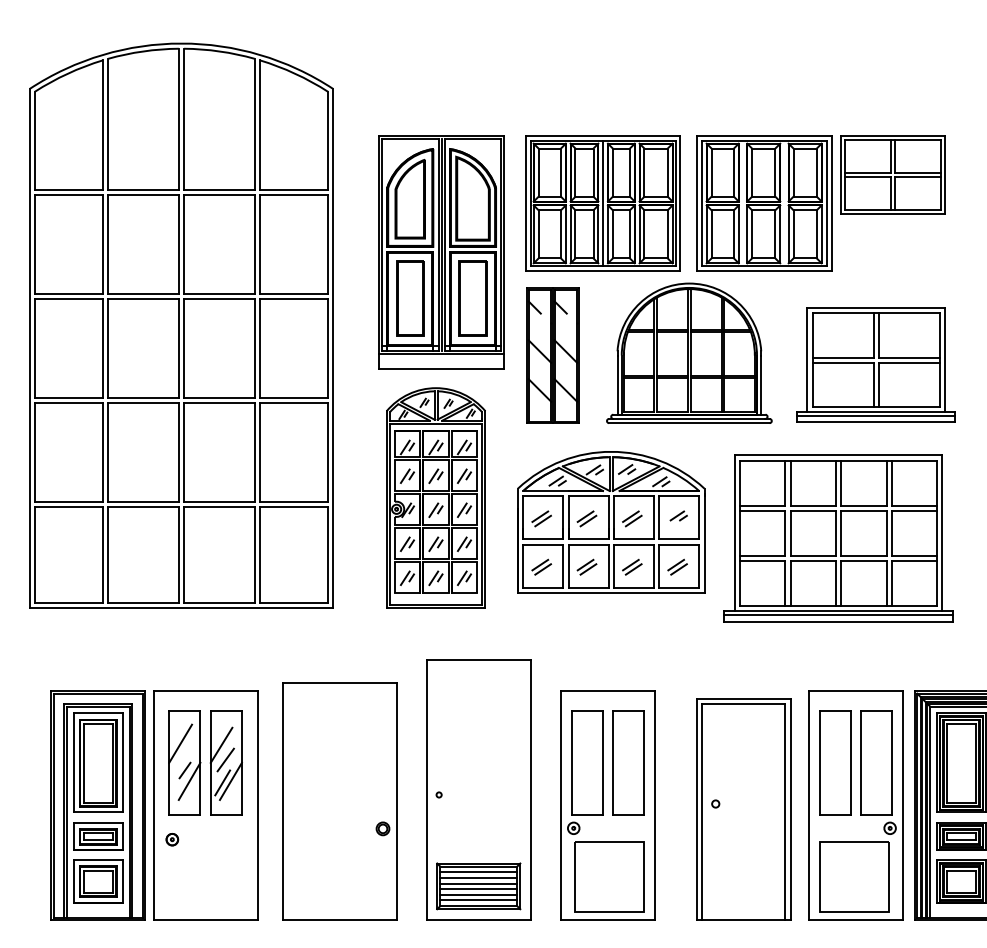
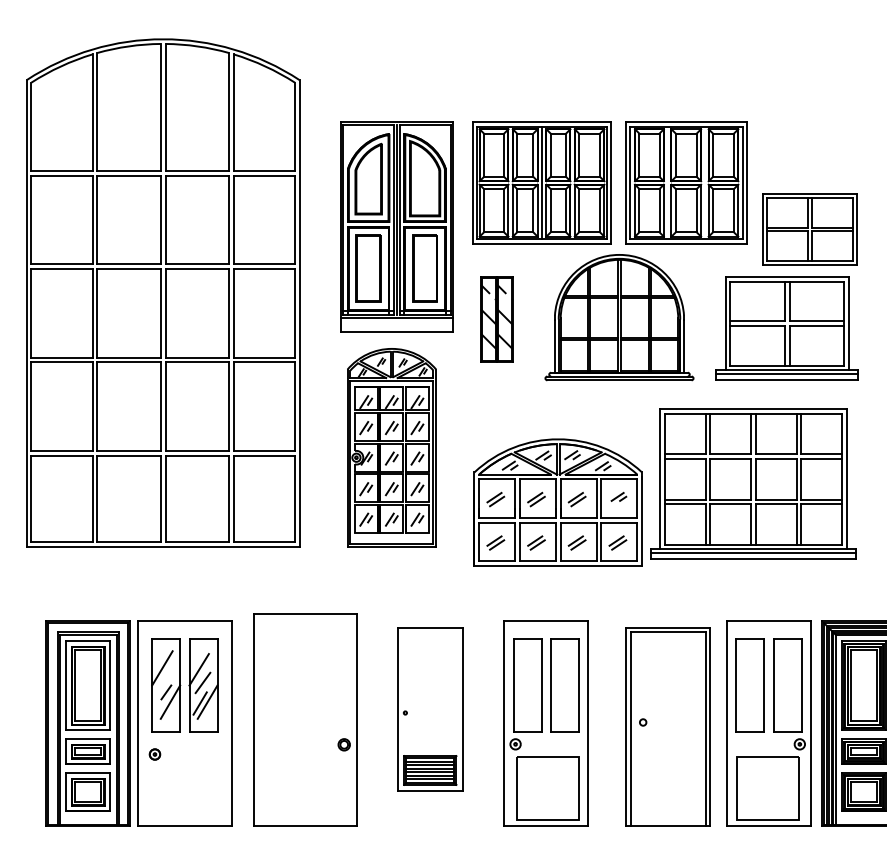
part: (892, 174) -> (809, 228), moved
part: (552, 355) -> (496, 319), size x0.7
part: (611, 522) -> (558, 502), moved
part: (478, 789) -> (430, 709), size x0.7

